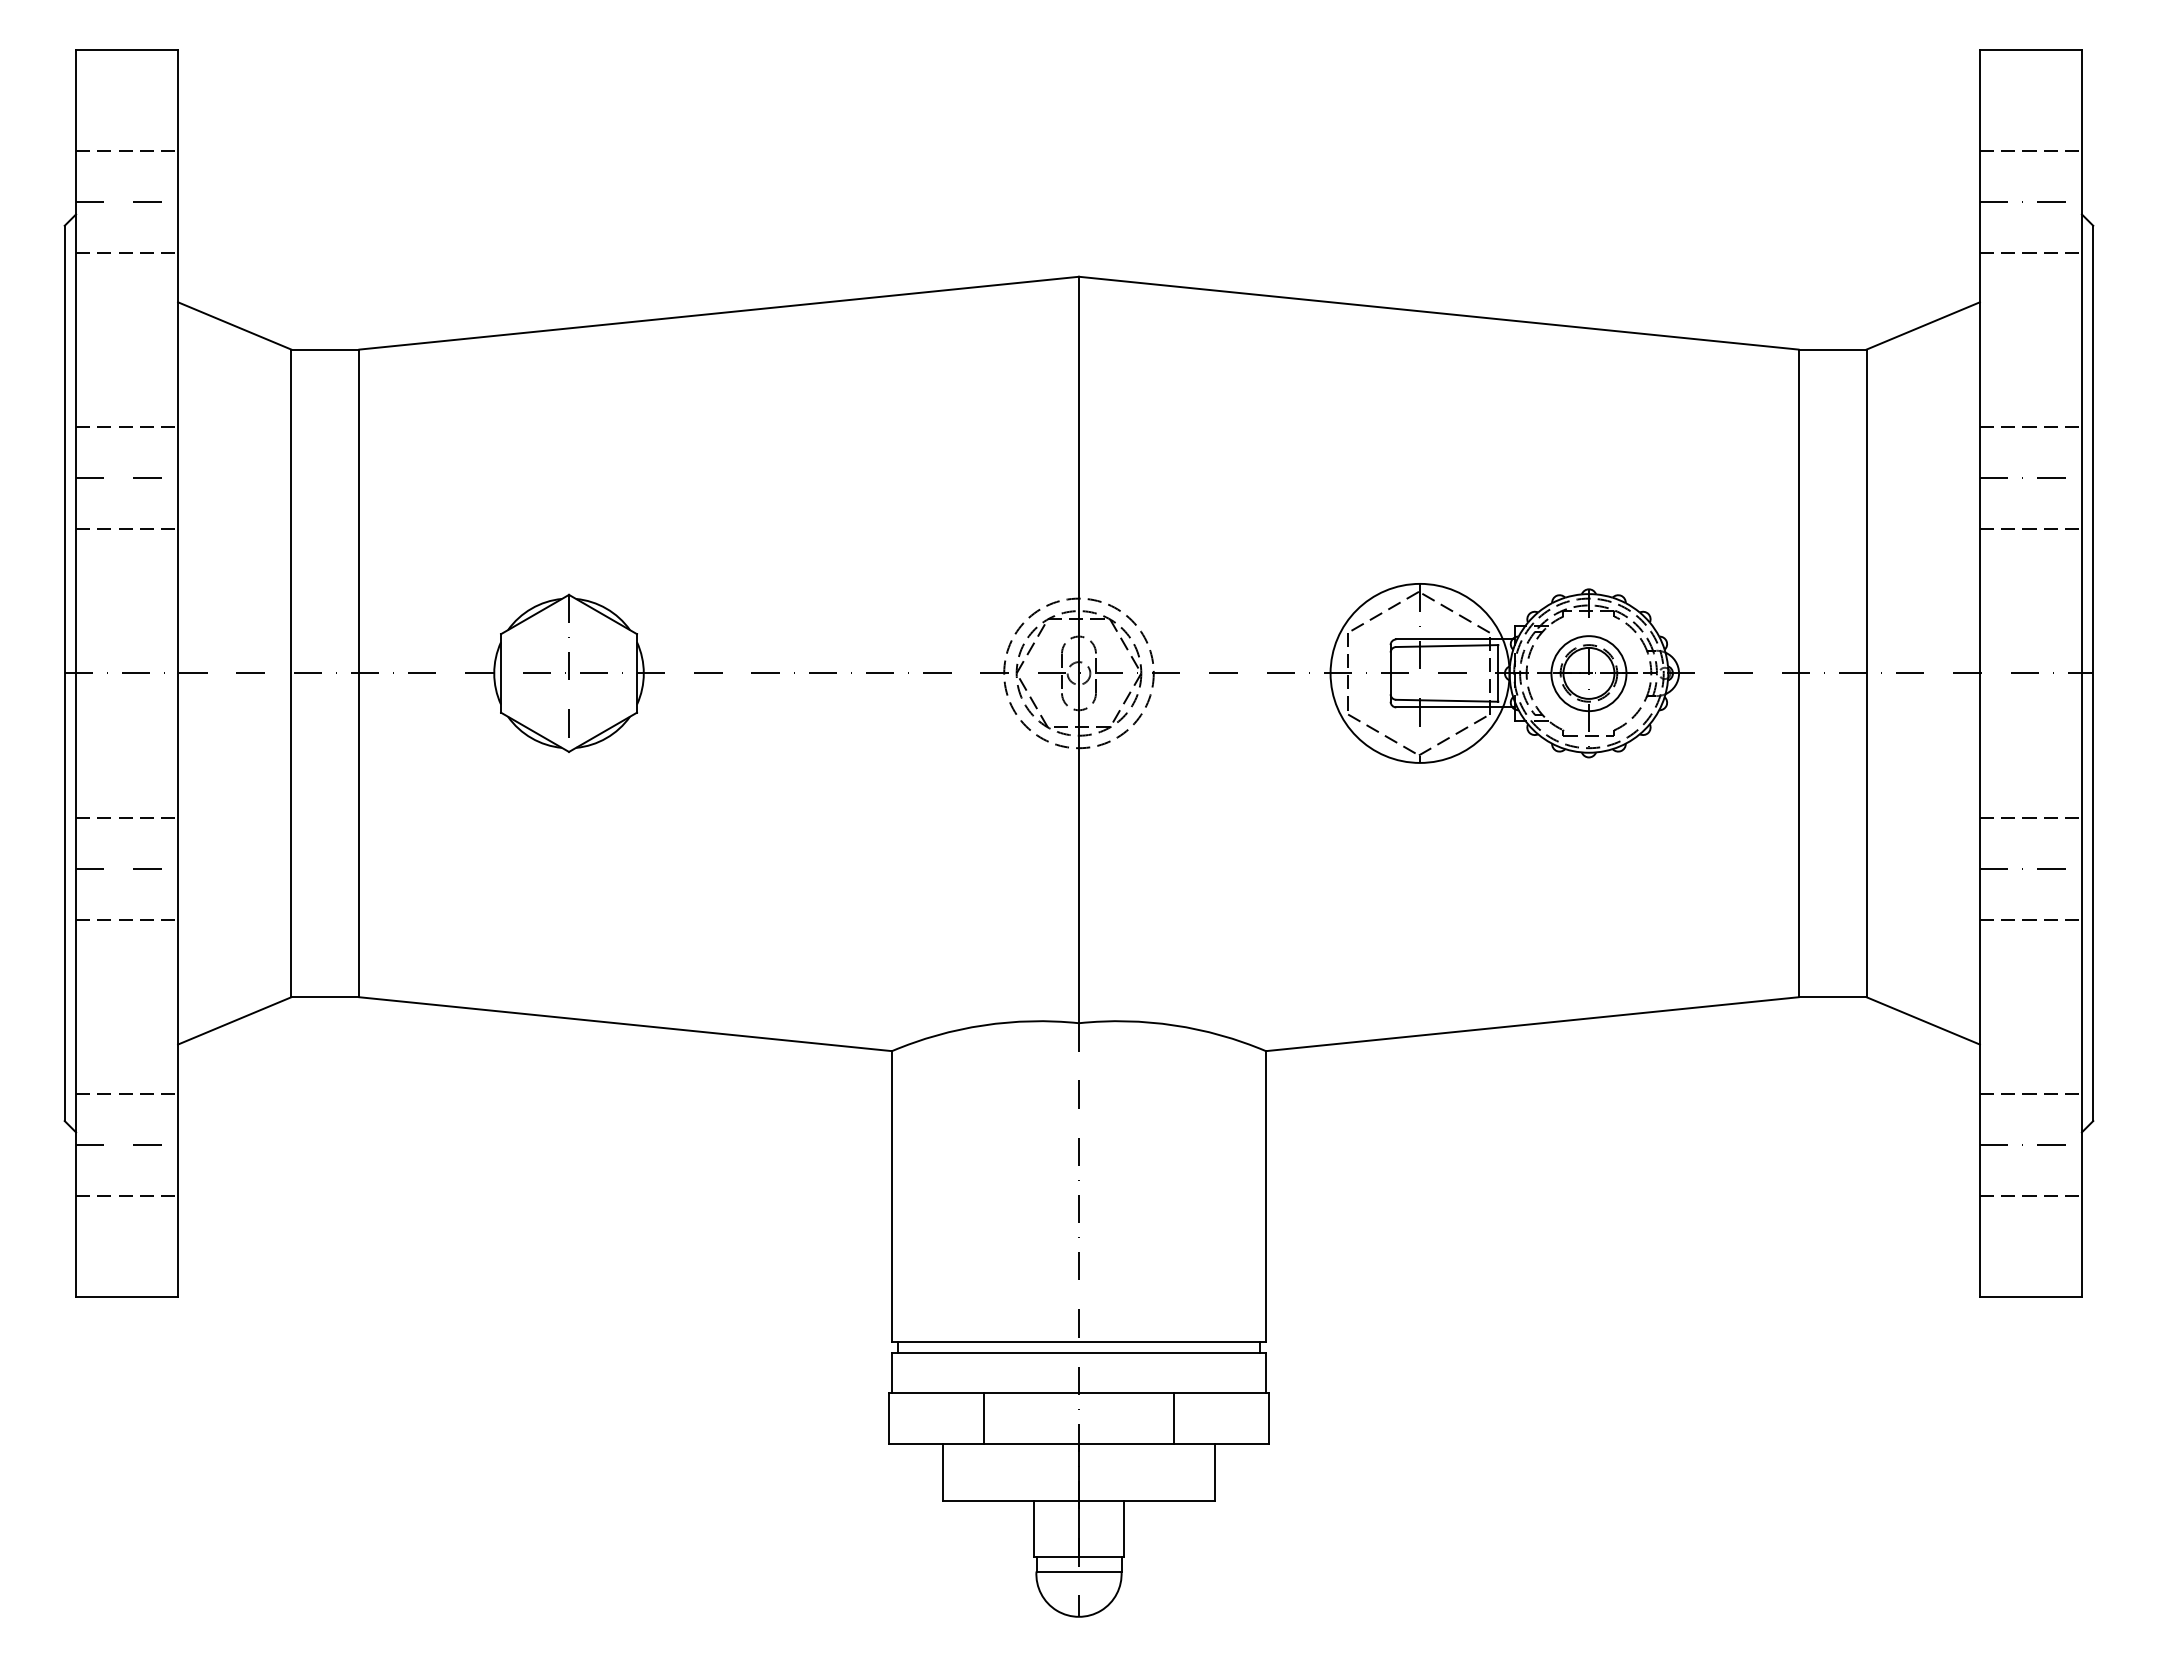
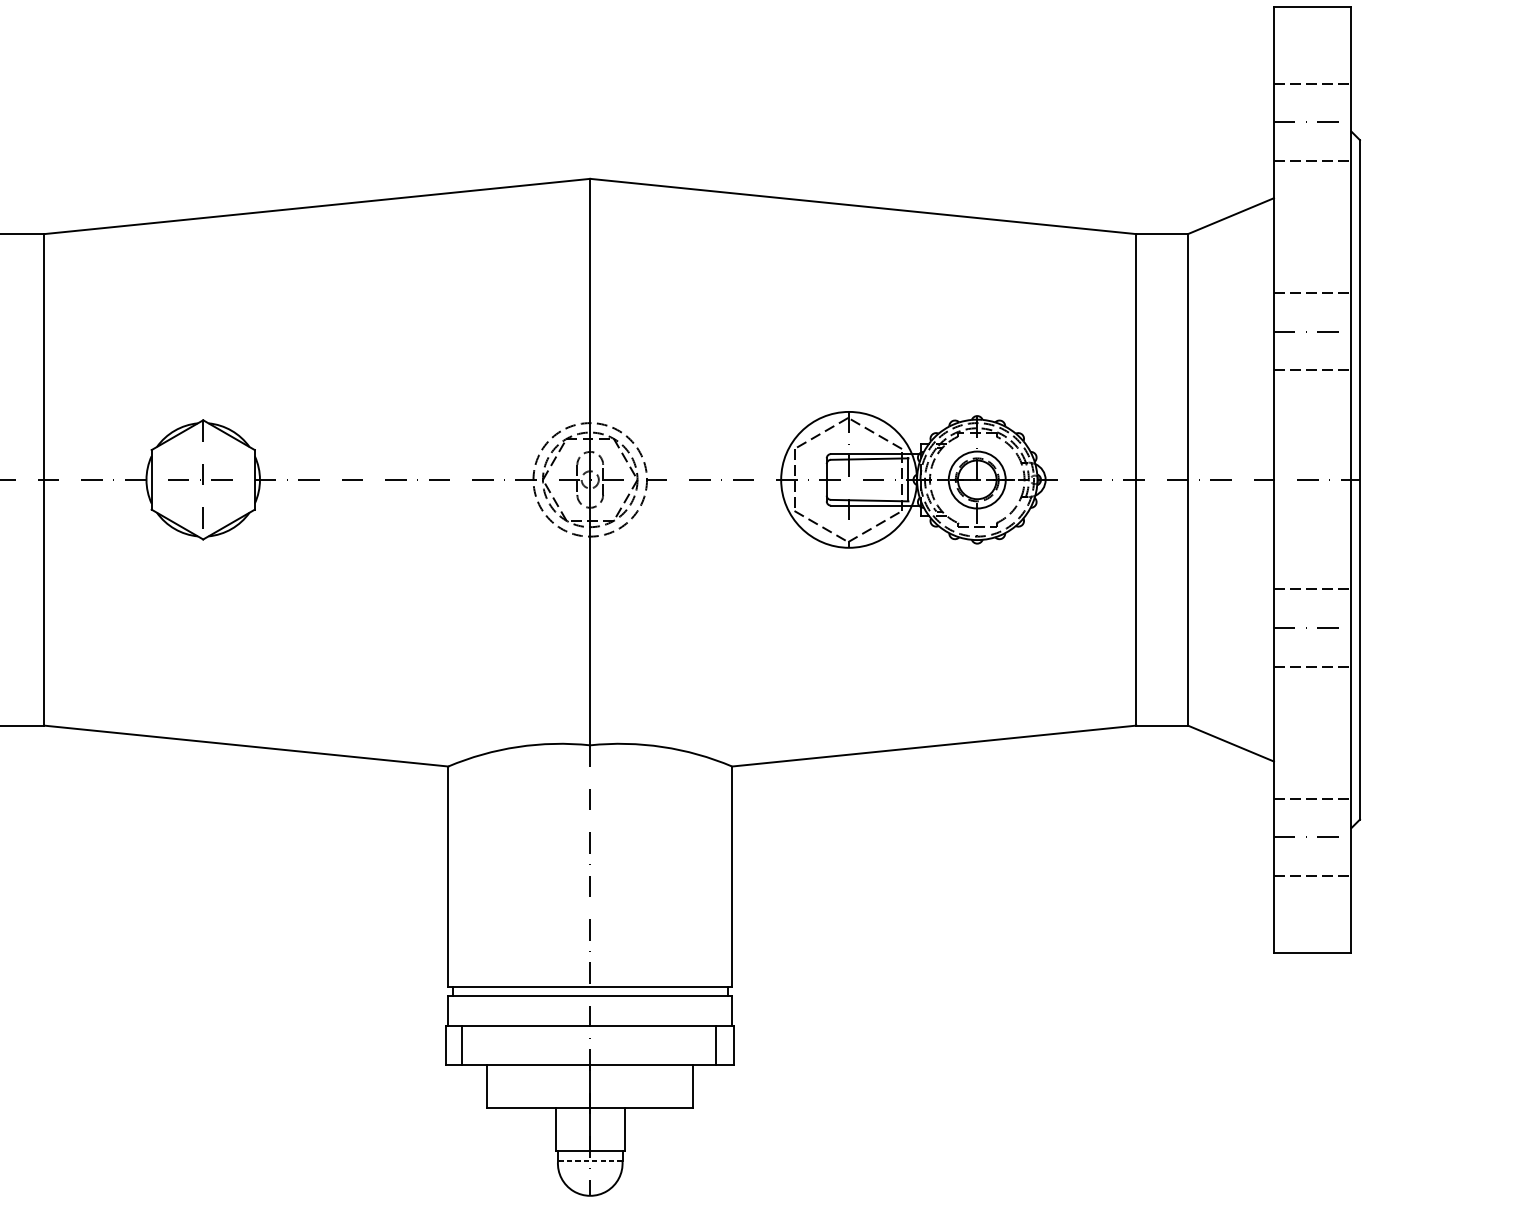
line: (984, 1418) -> (462, 1045), moved
line: (1173, 1418) -> (715, 1045), moved
line: (1078, 1571) -> (589, 1161), solid -> dashed

